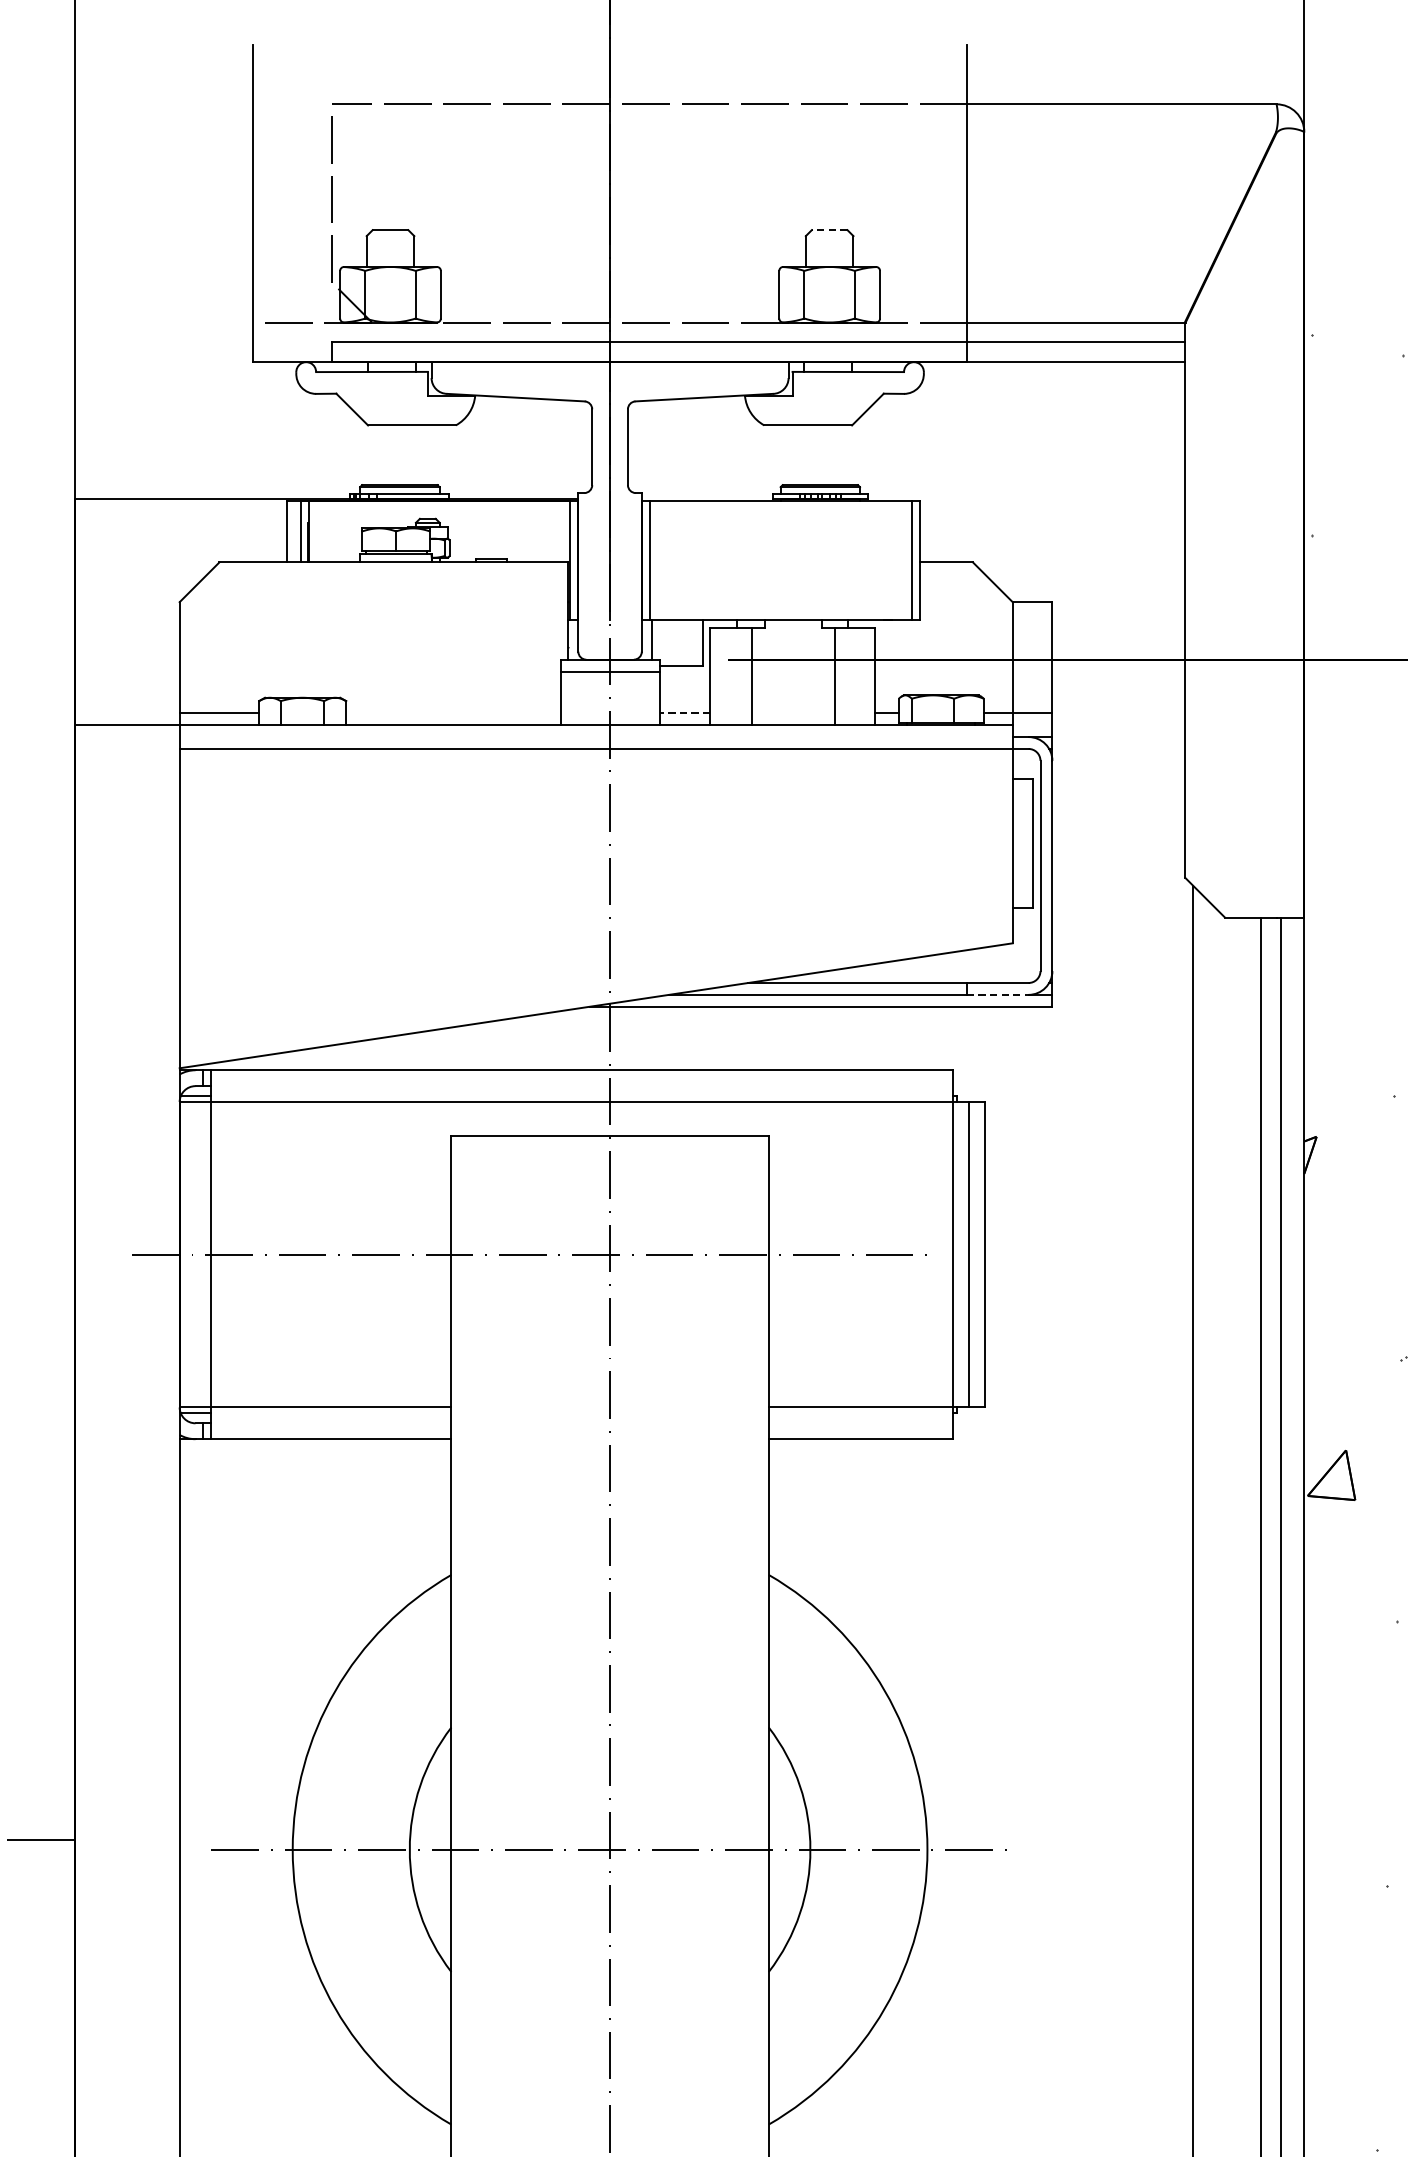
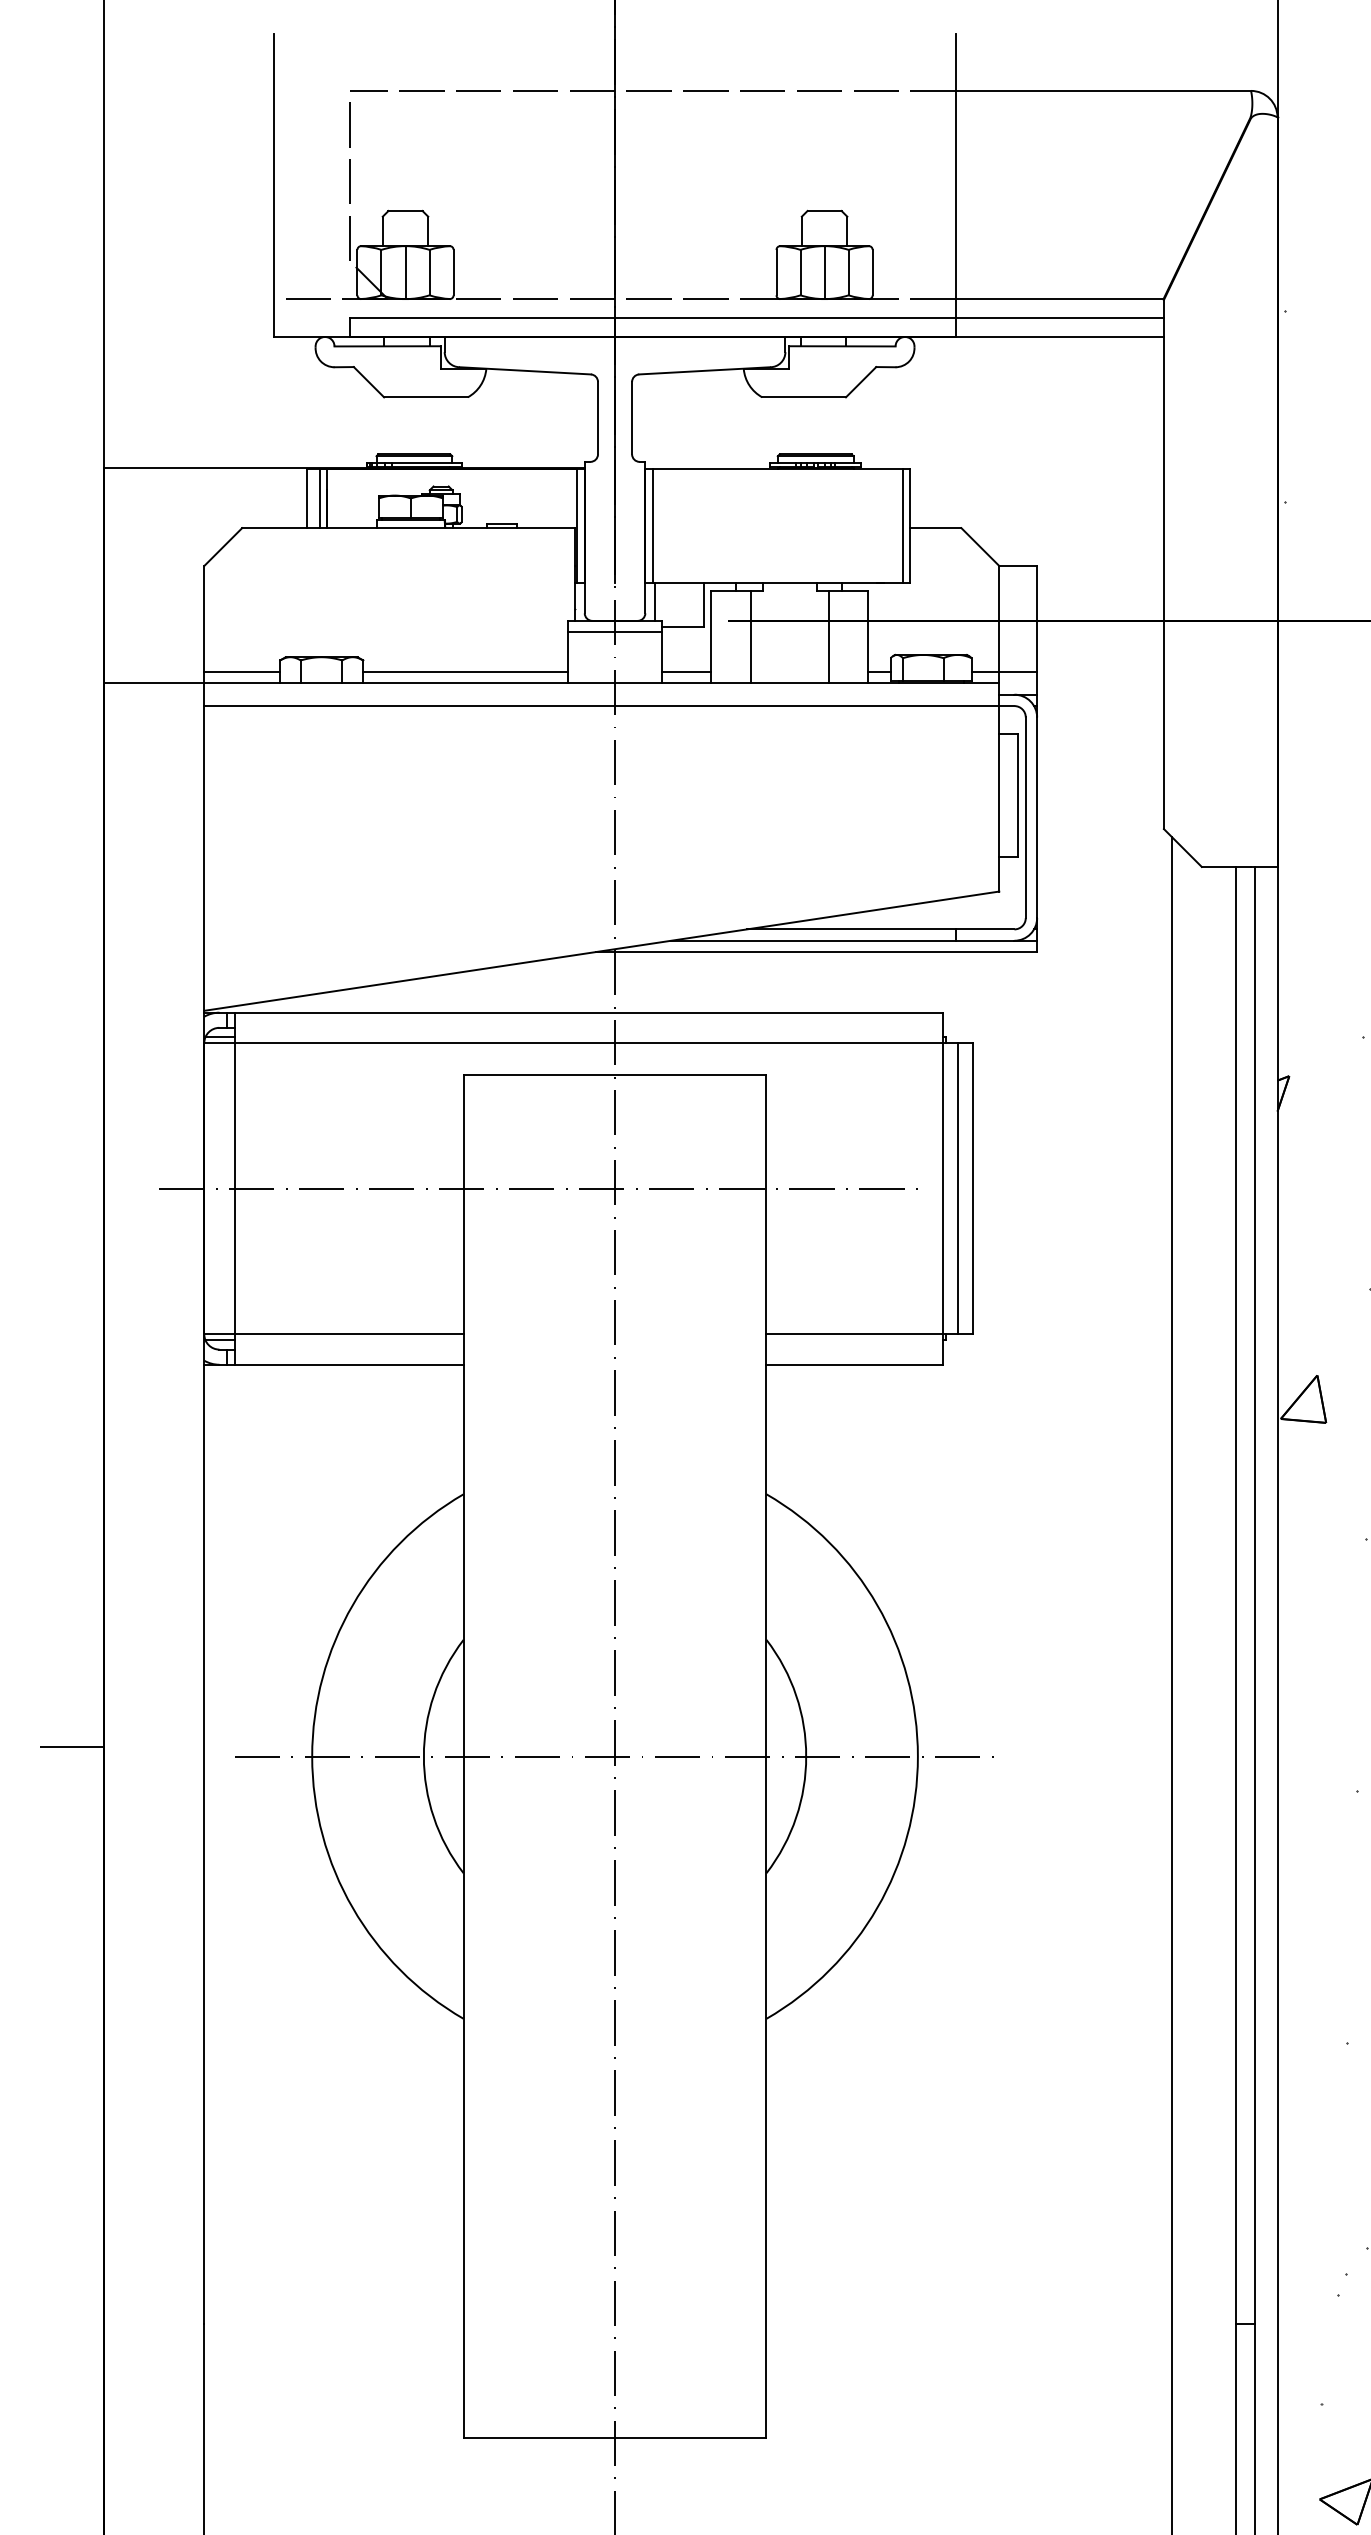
line: (829, 230) -> (824, 211), dashed -> solid
line: (390, 294) -> (405, 272), added
line: (829, 294) -> (824, 272), added
line: (453, 713) -> (465, 672), added
line: (683, 713) -> (685, 672), dashed -> solid
line: (998, 994) -> (985, 940), dashed -> solid

